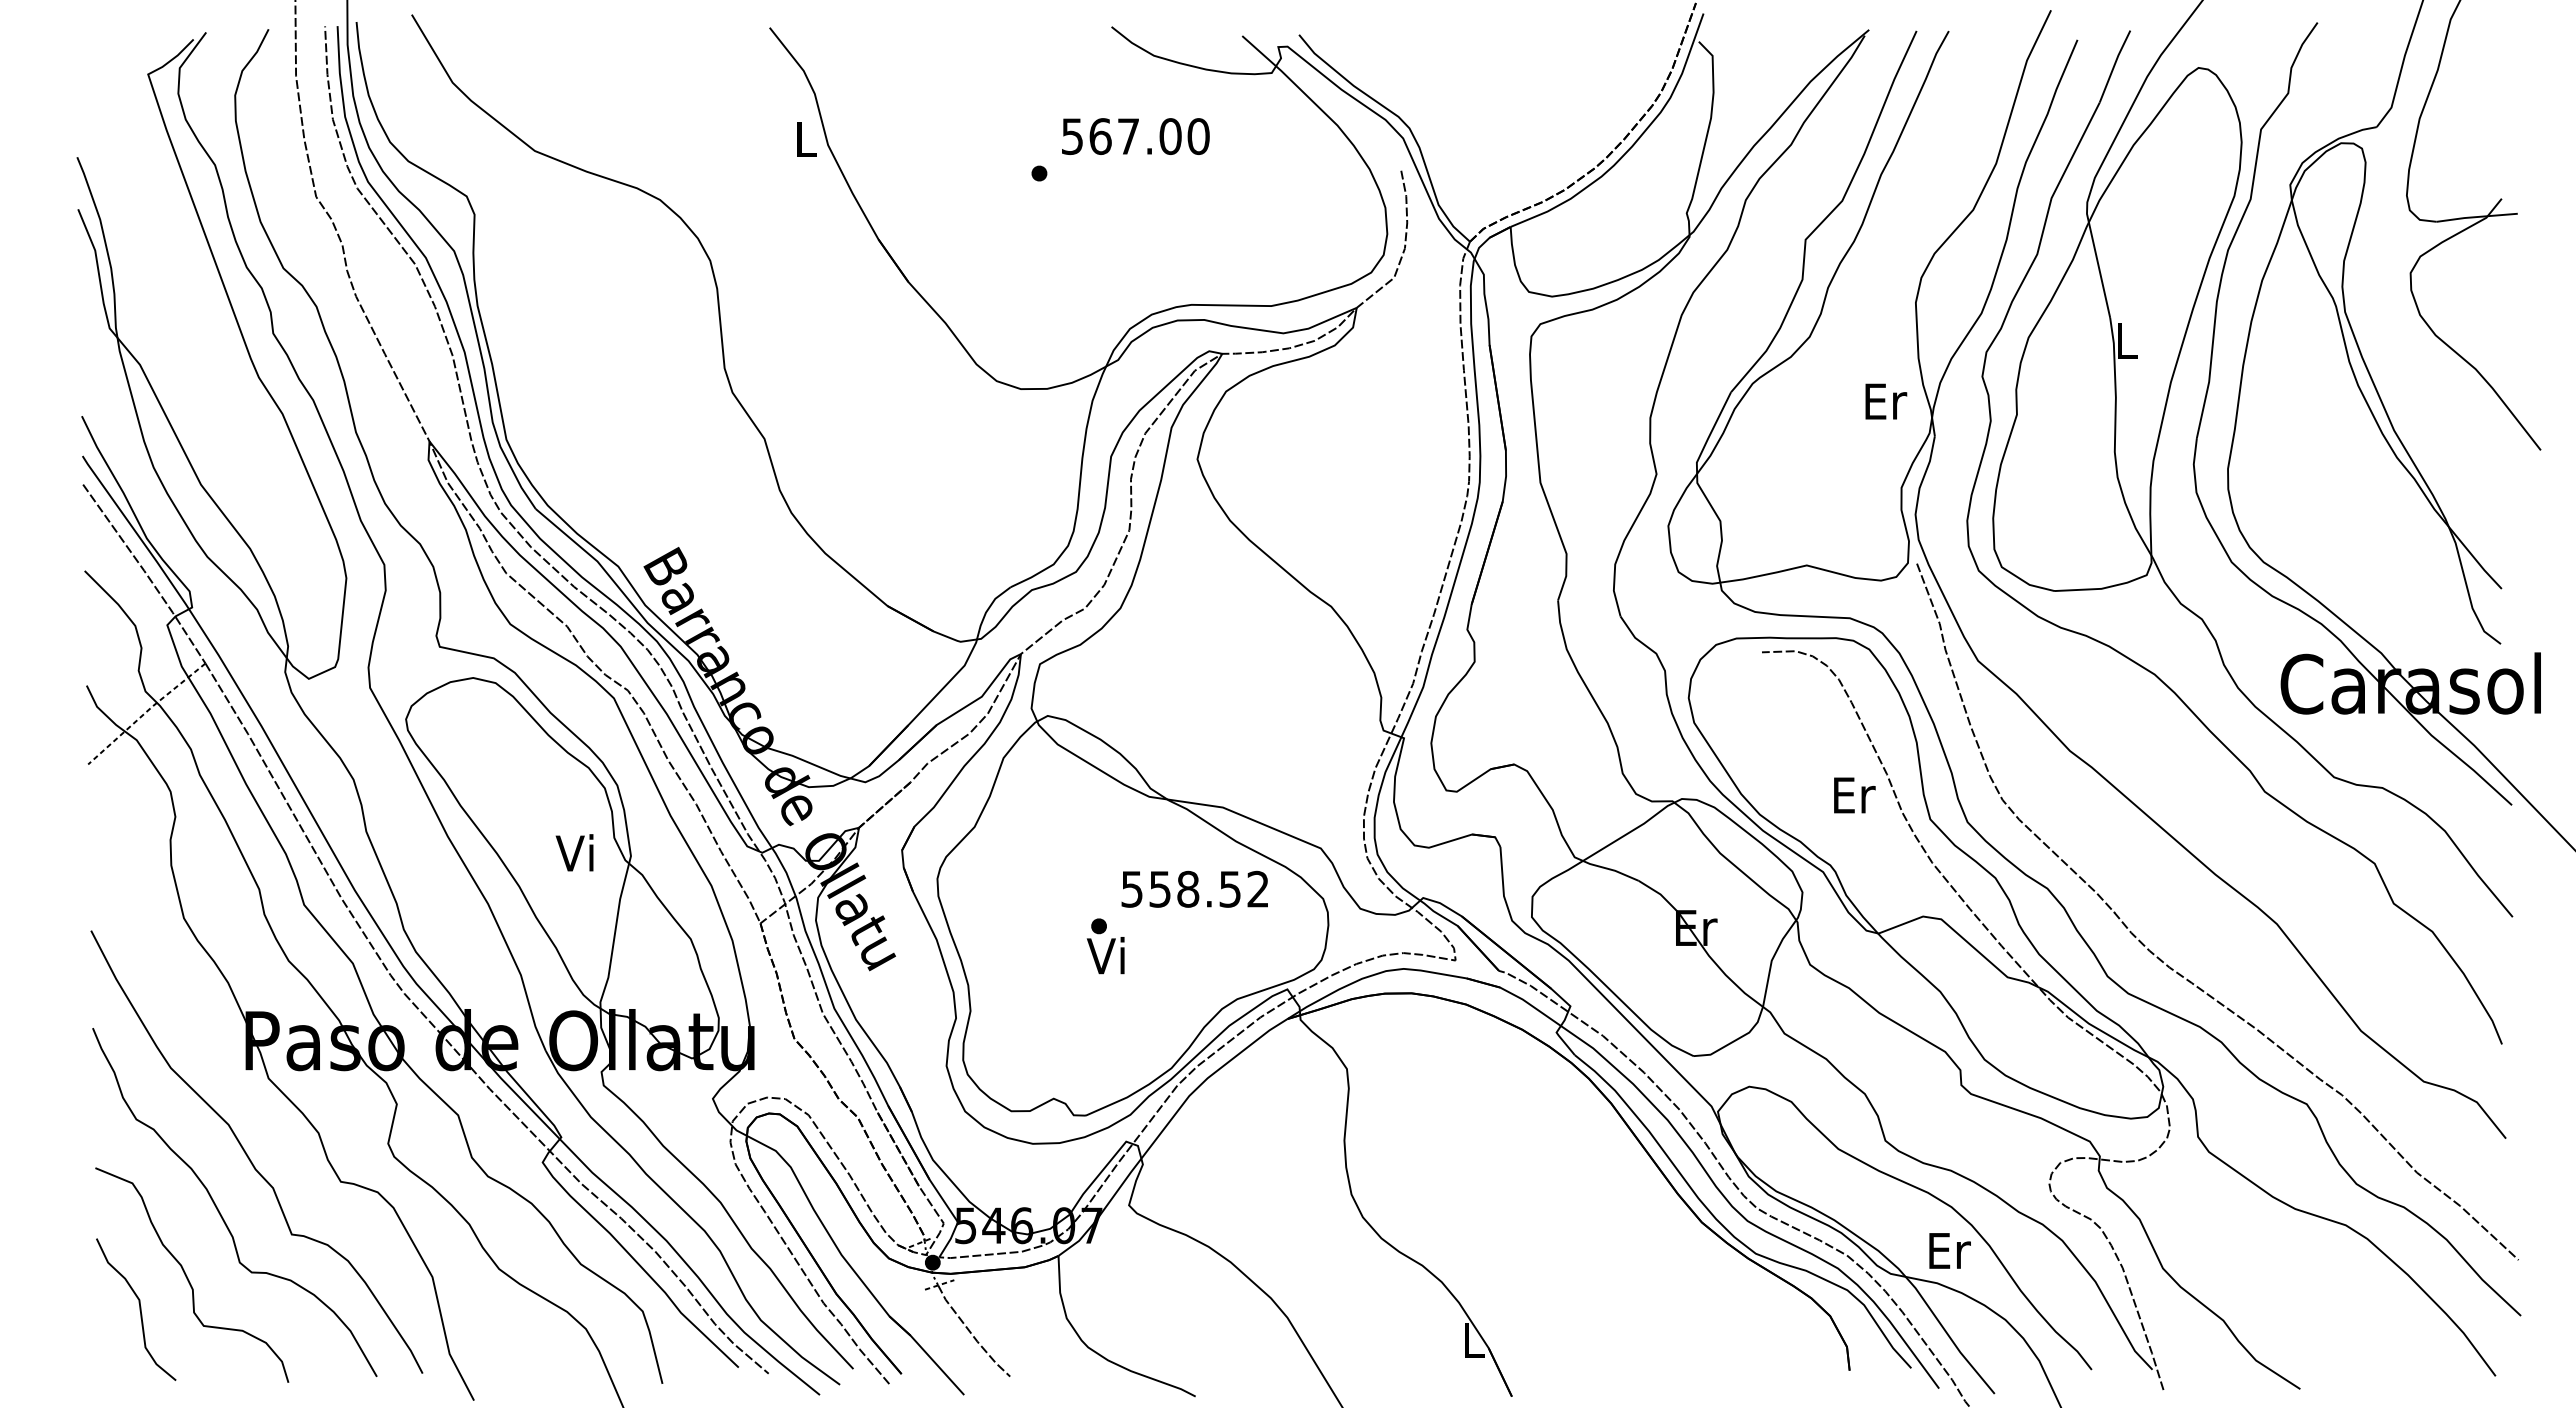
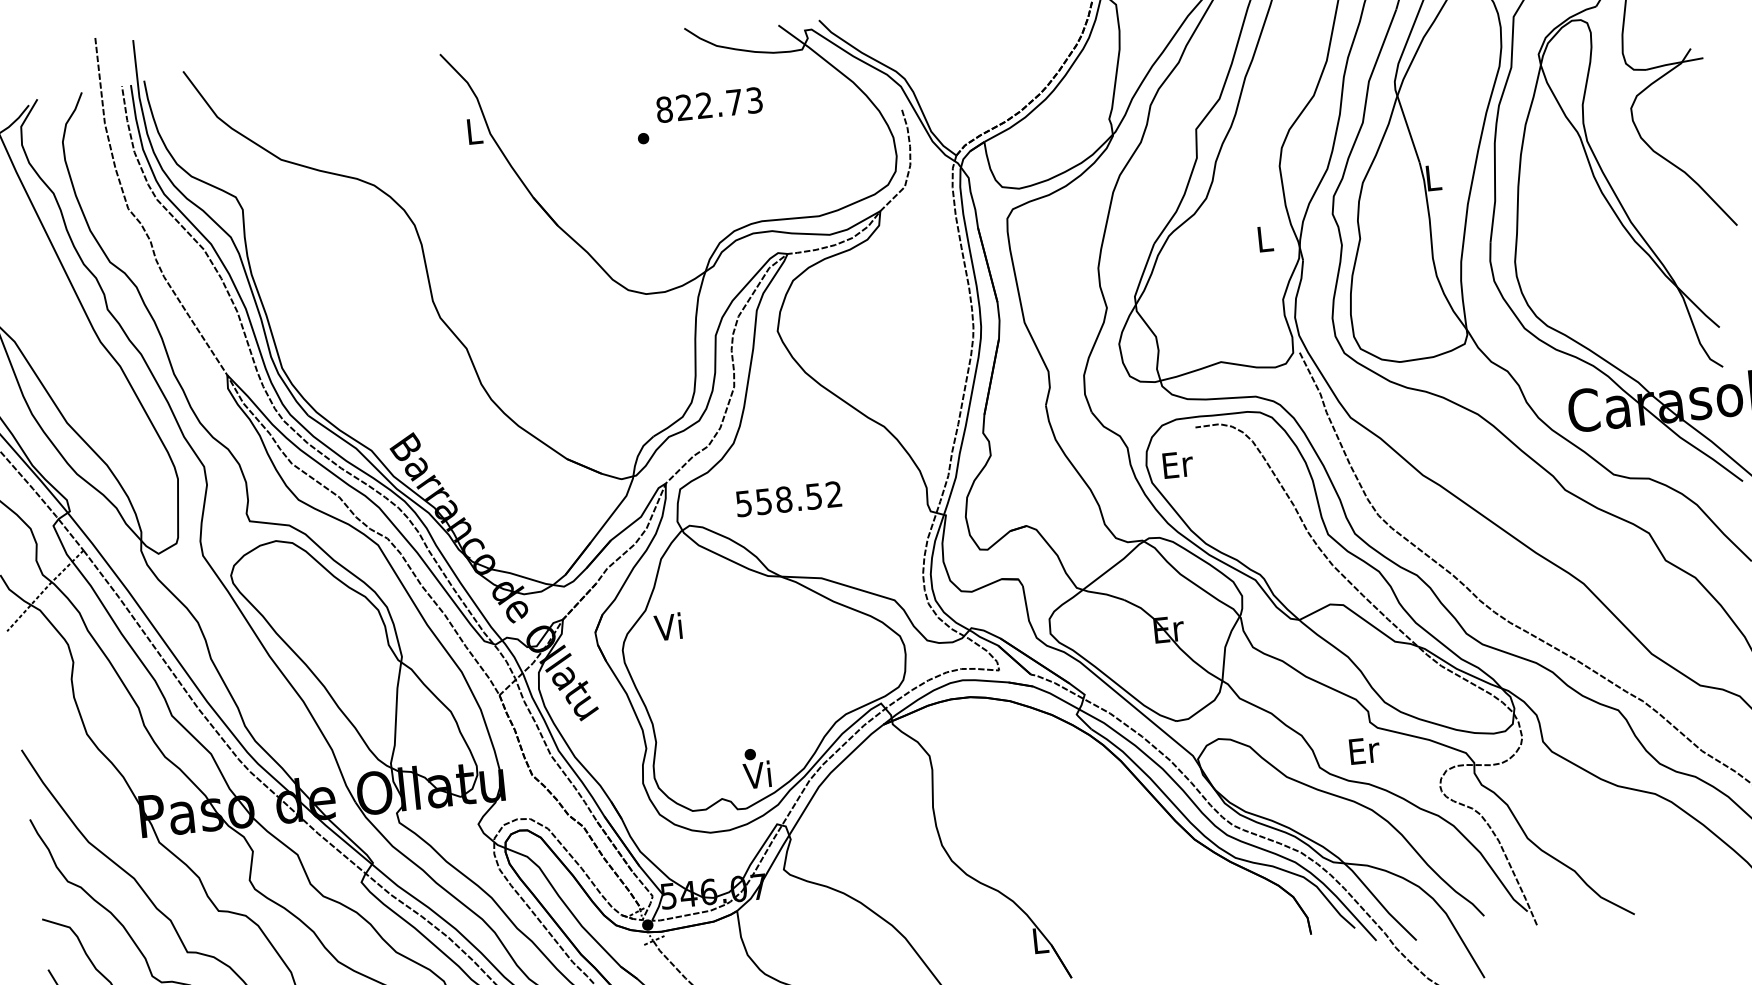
text: (1135, 136) -> (709, 105), 567.00 -> 822.73
text: (1886, 401) -> (1265, 238), Er -> L
text: (1854, 795) -> (1178, 464), moved
text: (574, 852) -> (668, 626), moved
text: (1194, 888) -> (788, 498), moved
text: (1105, 946) -> (756, 768), moved
text: (1949, 1250) -> (1364, 750), moved

